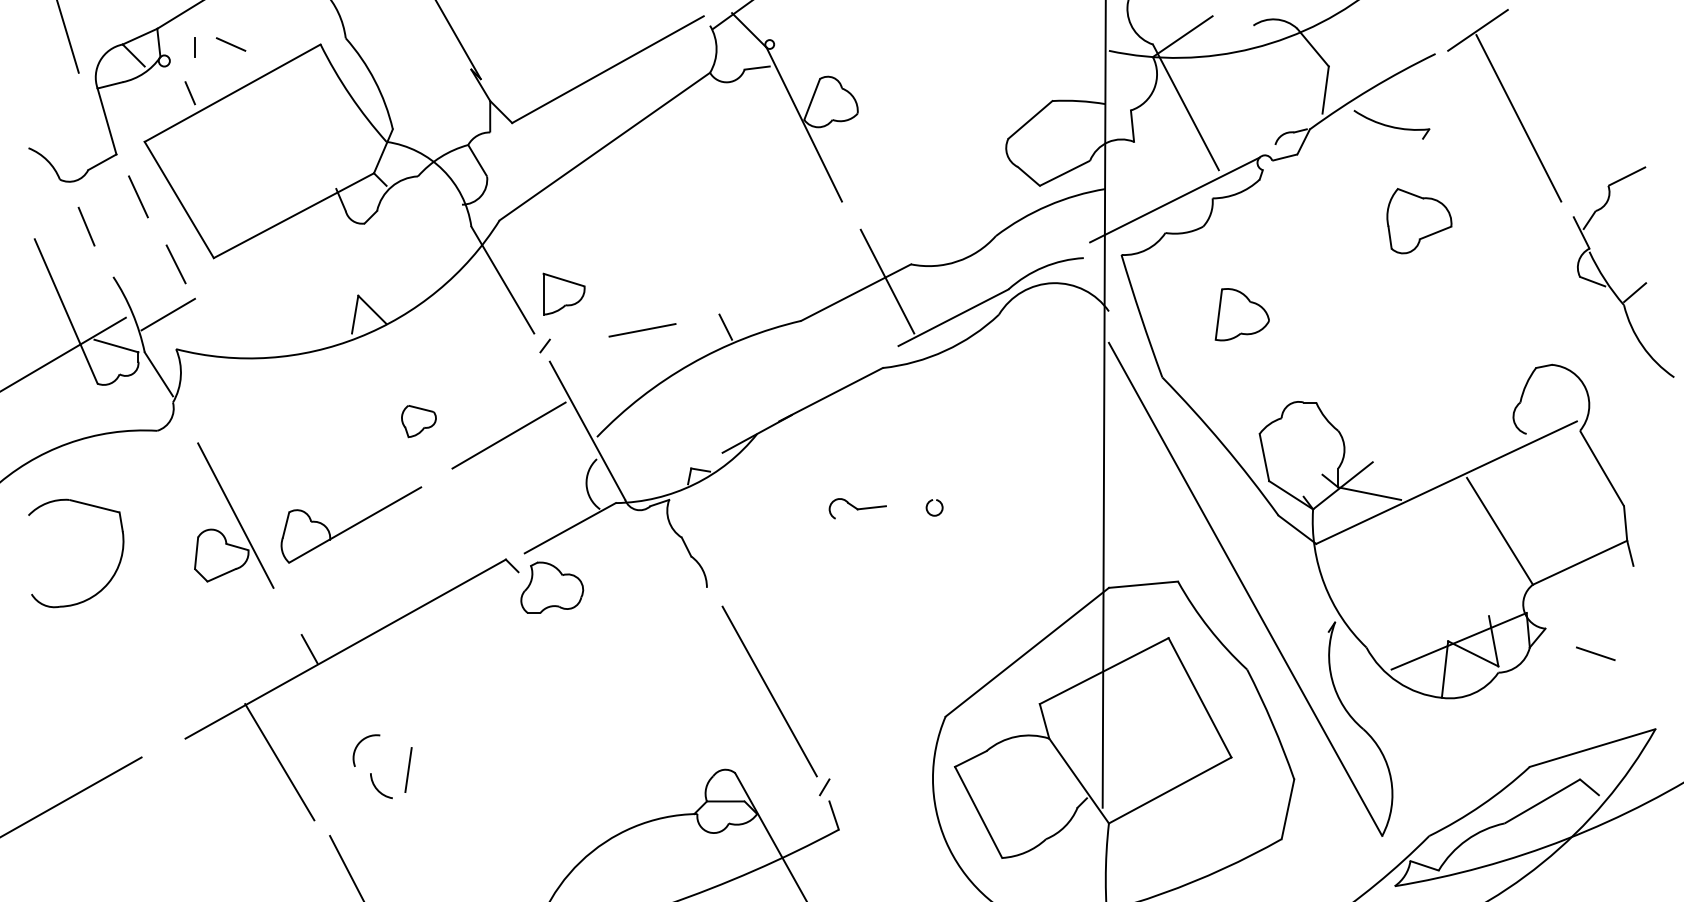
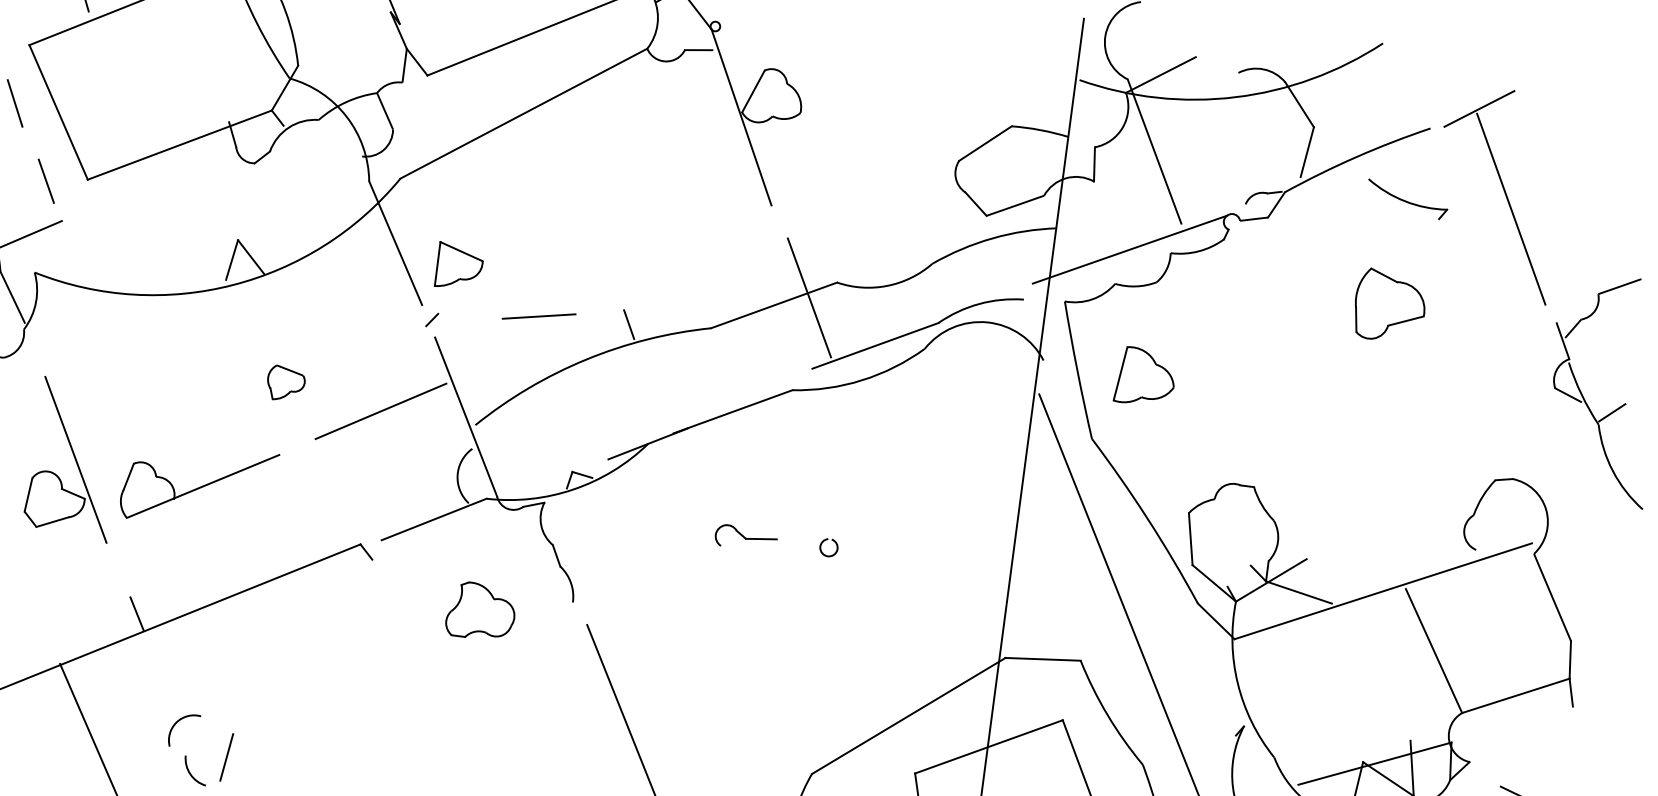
part: (1391, 124) -> (1407, 199), moved
part: (1241, 314) -> (1144, 376), moved
part: (552, 587) -> (481, 611), moved

